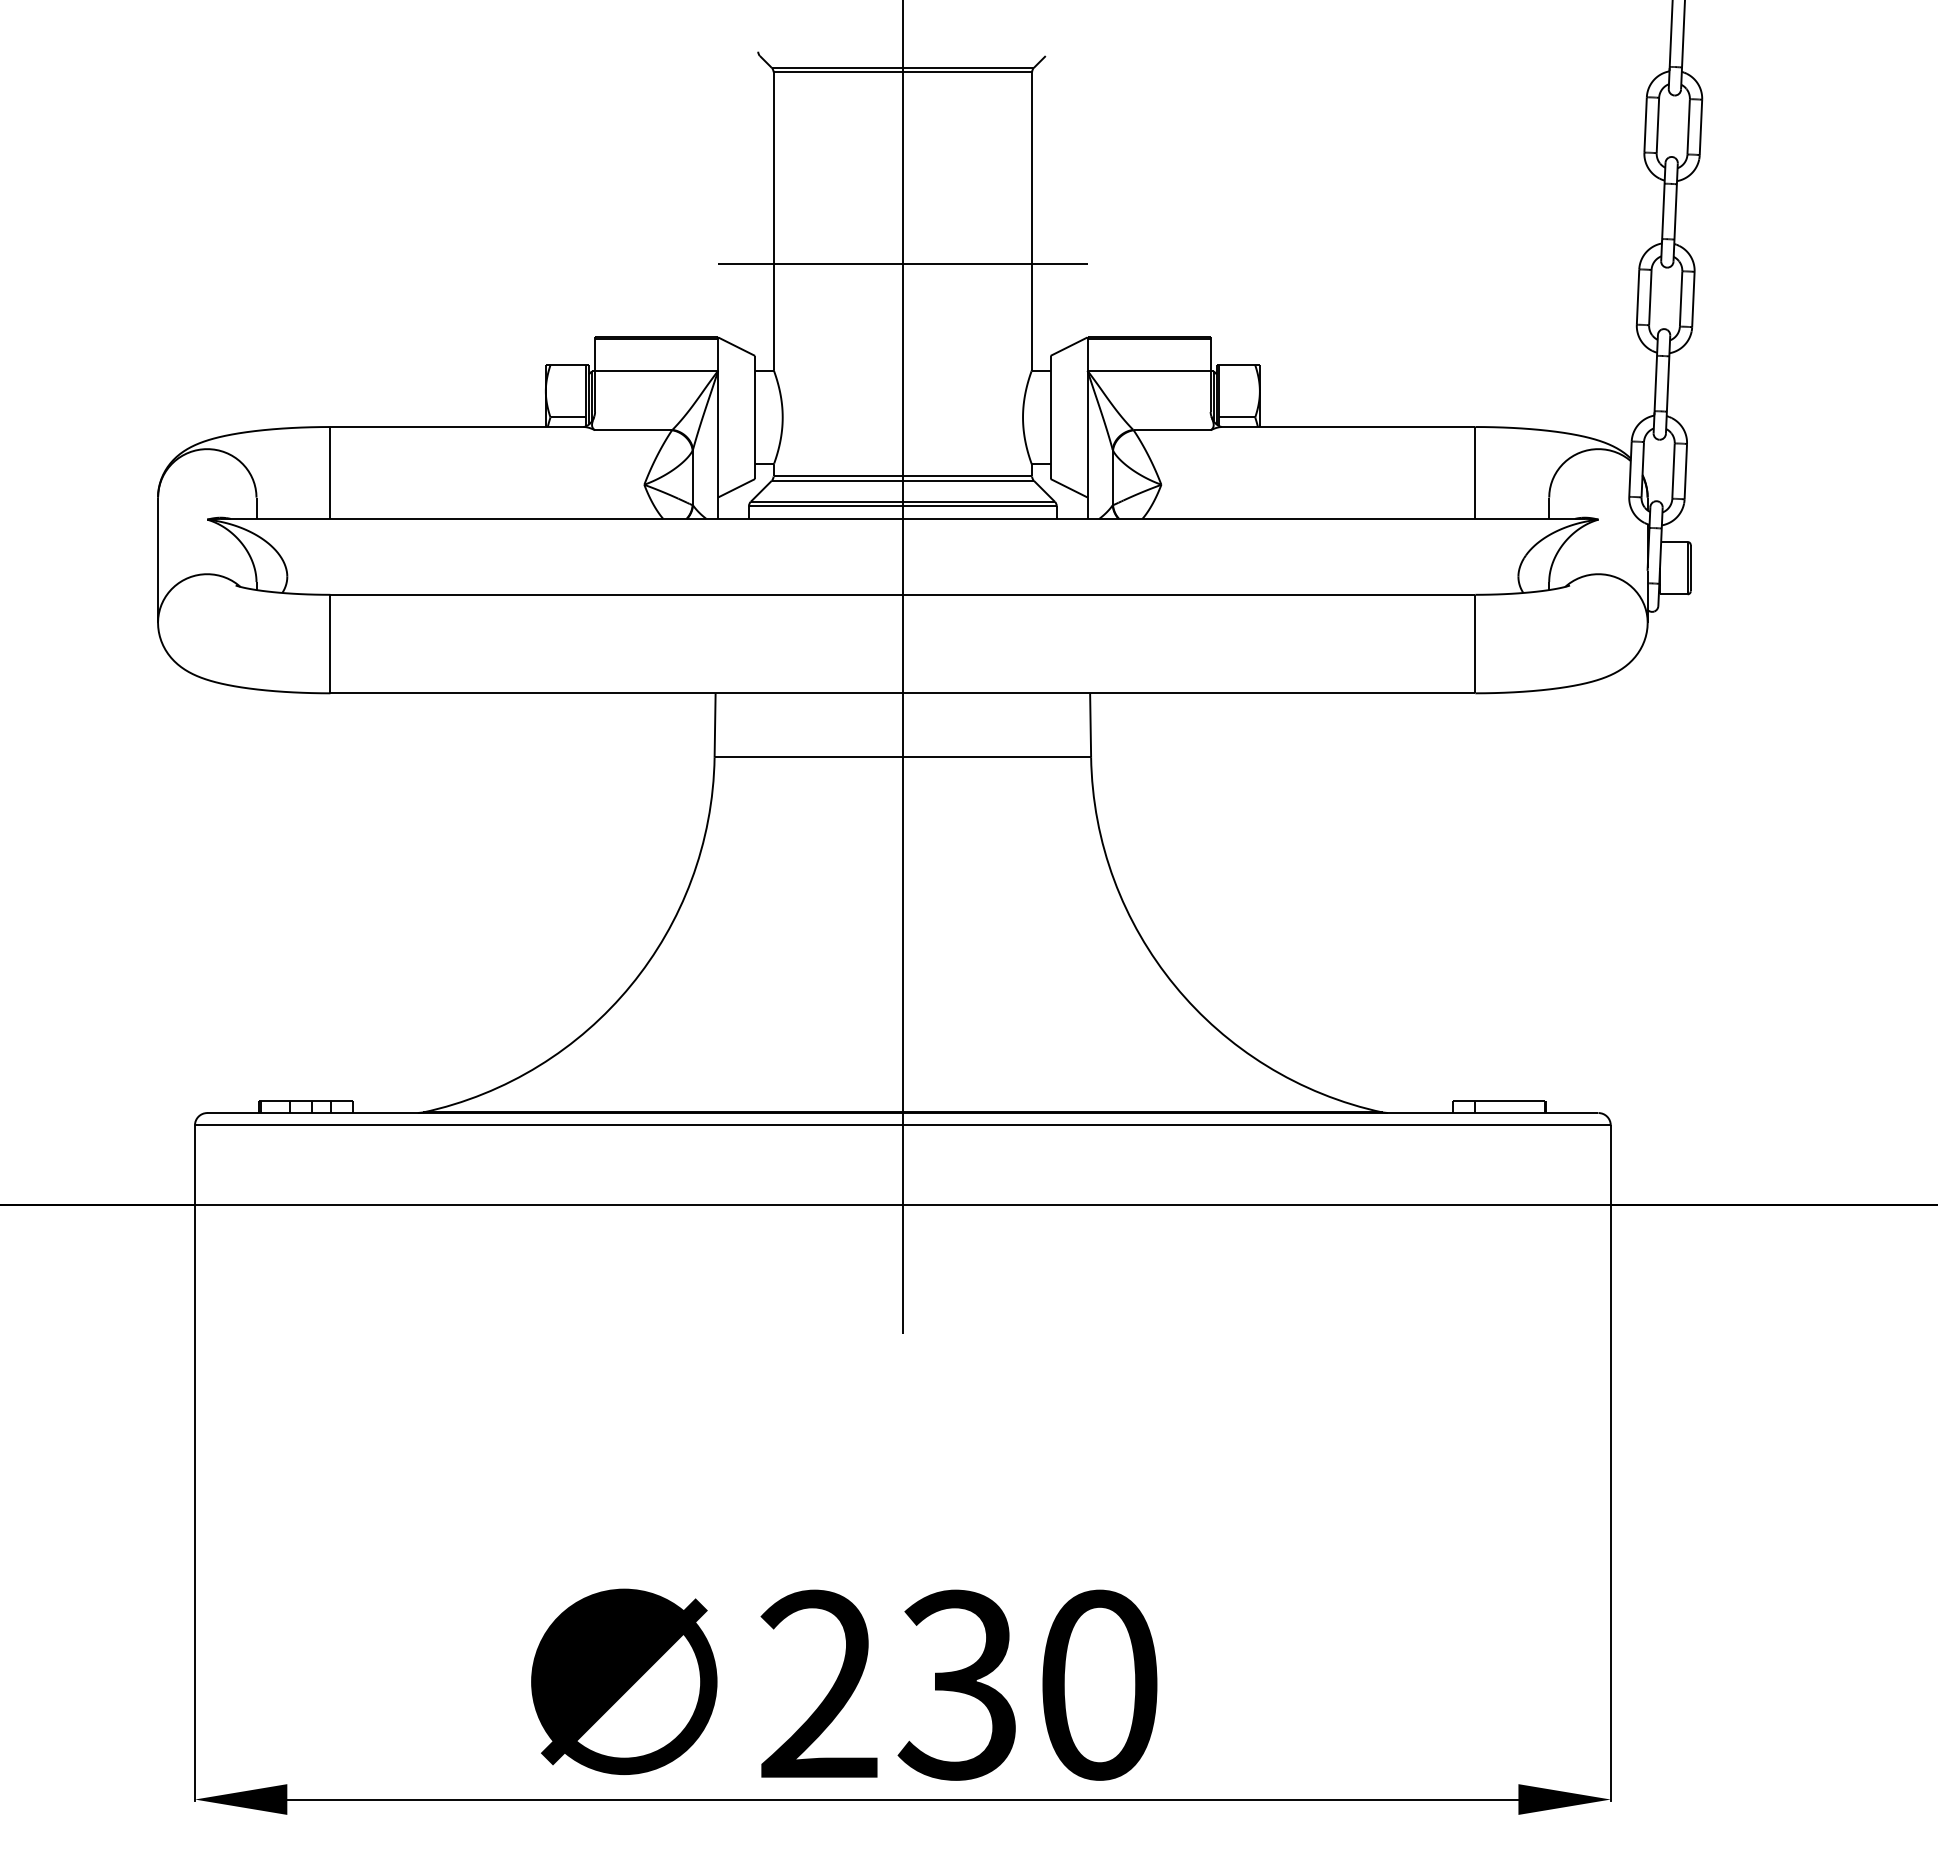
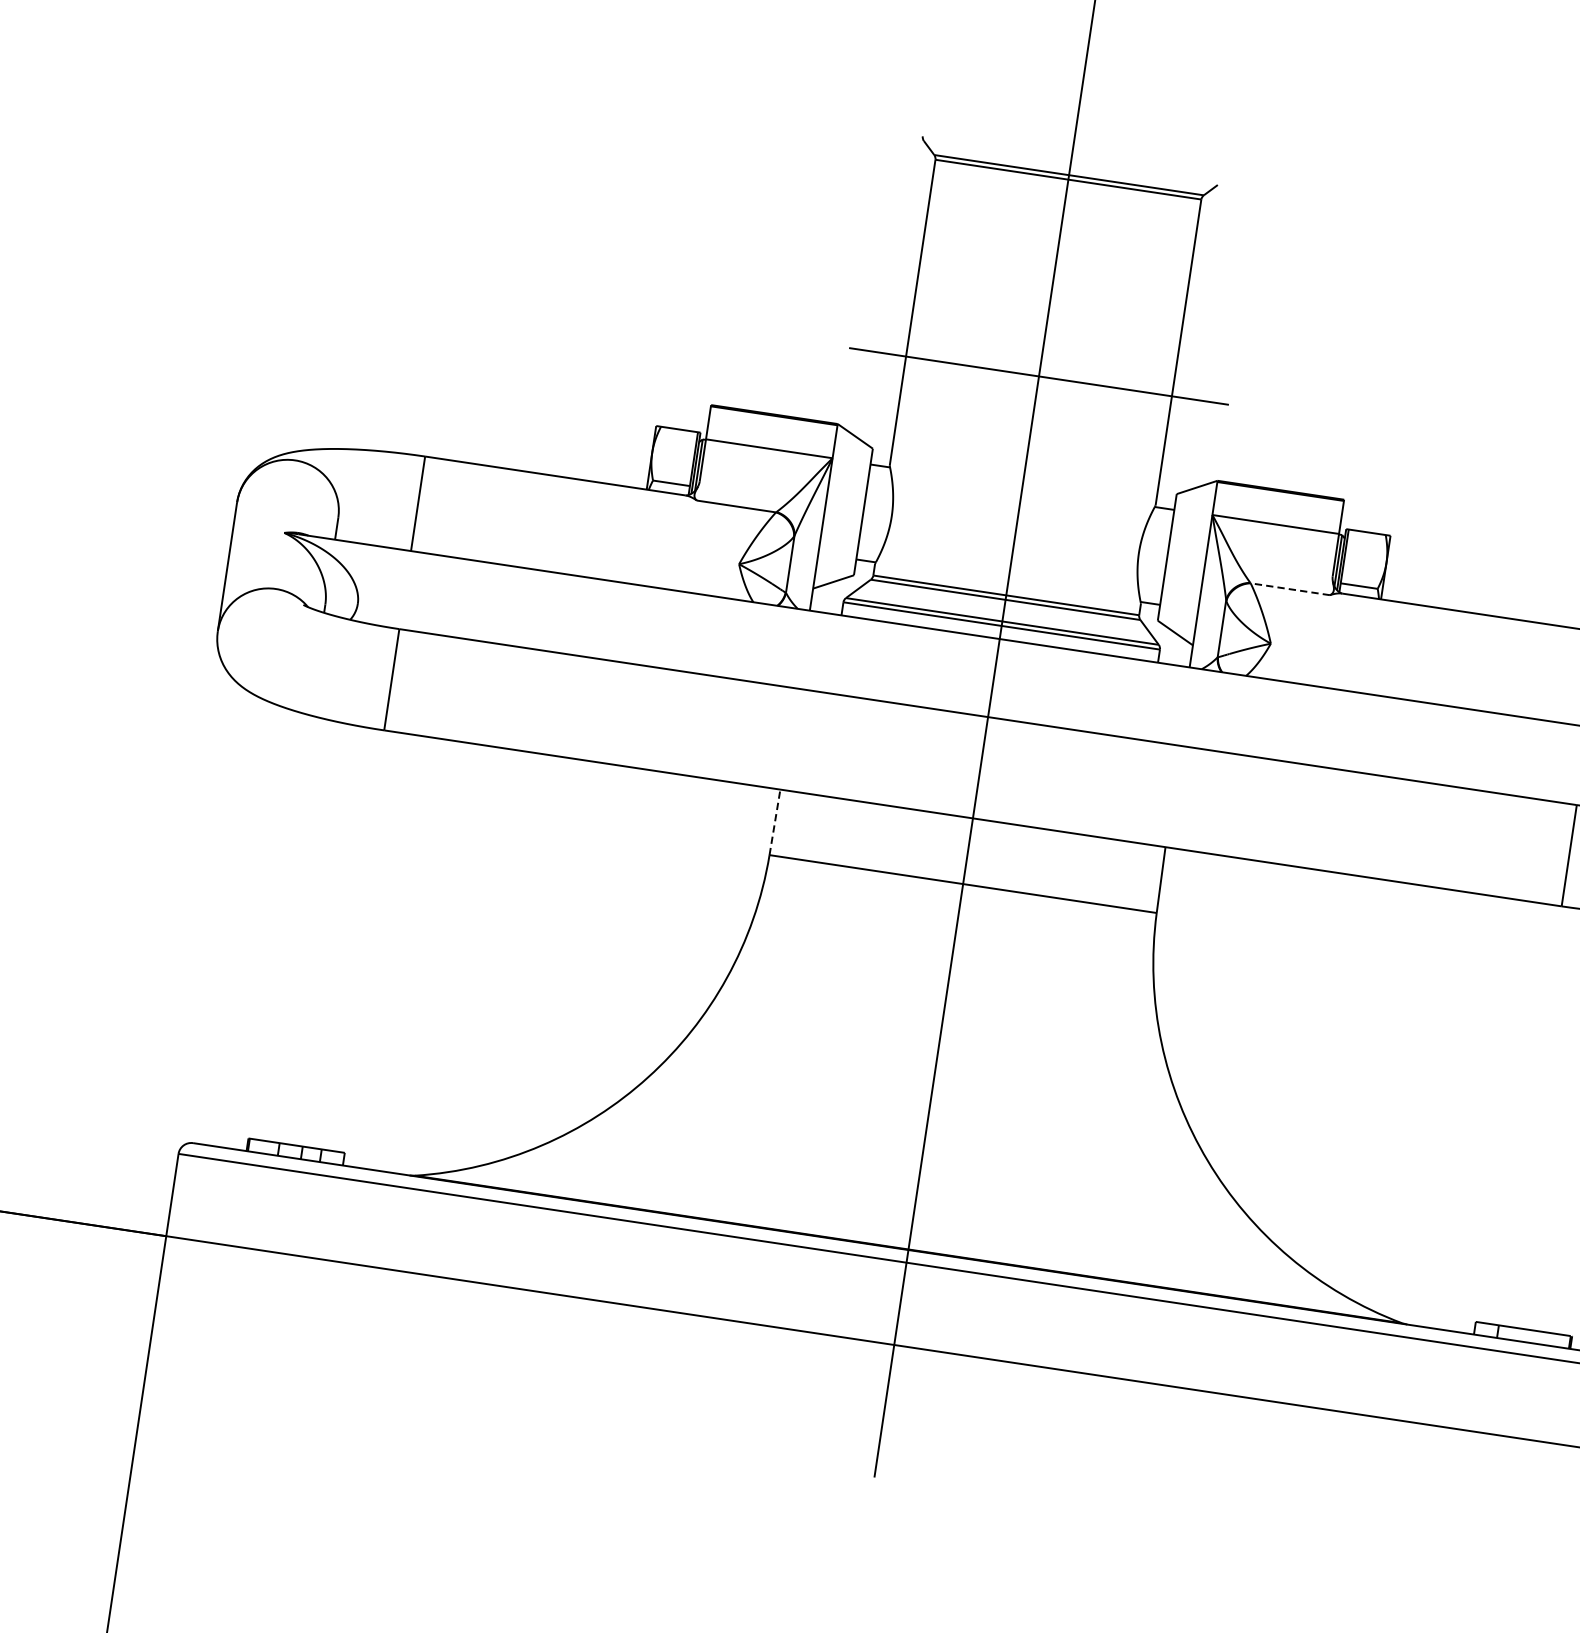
line: (1171, 430) -> (1289, 589), solid -> dashed
line: (715, 725) -> (775, 822), solid -> dashed

